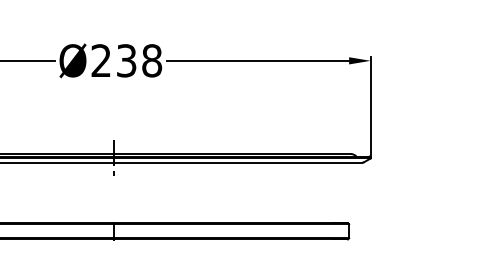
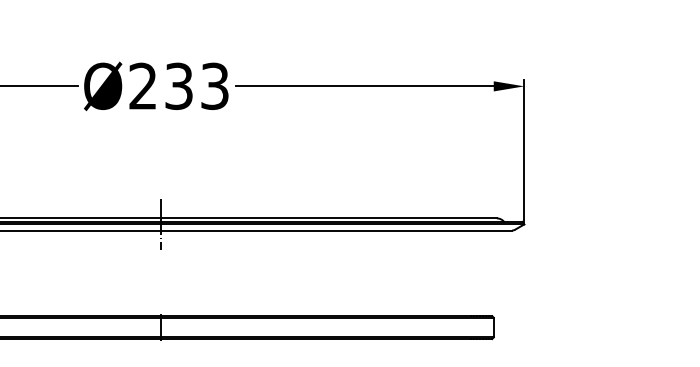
text: (152, 60) -> (215, 86), Ø238 -> Ø233

